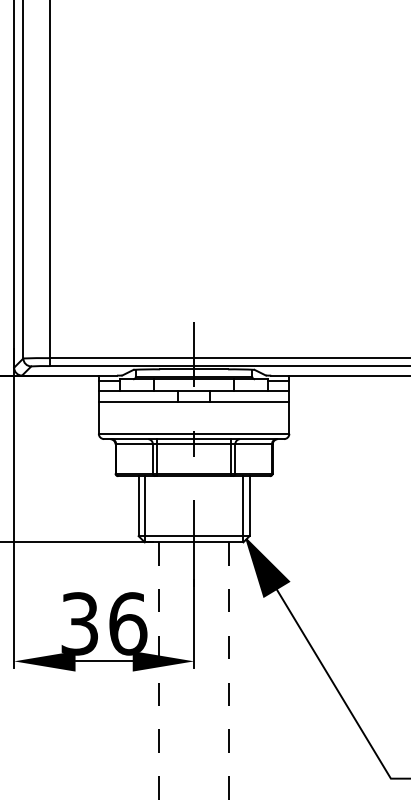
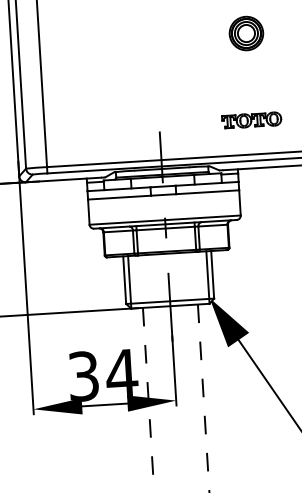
part: (310, 205) -> (246, 33), added
part: (310, 315) -> (251, 120), added
text: (127, 623) -> (121, 373), 36 -> 34

